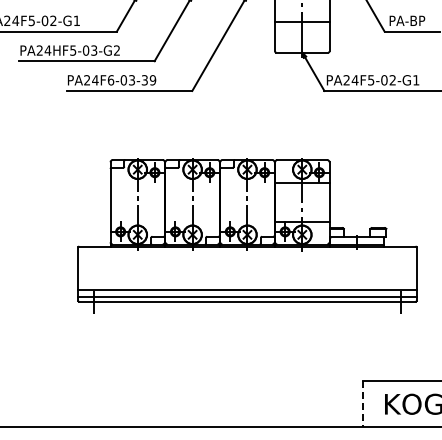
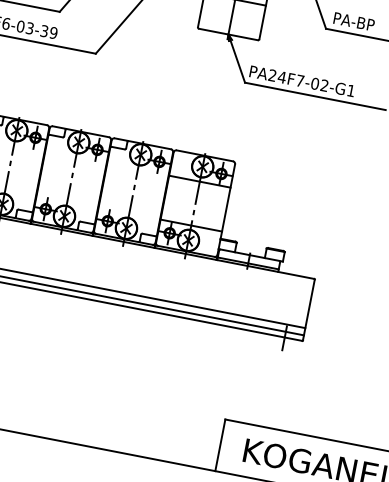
text: (371, 80) -> (300, 81), PA24F5-02-G1 -> PA24F7-02-G1
line: (363, 404) -> (220, 445), dashed -> solid

